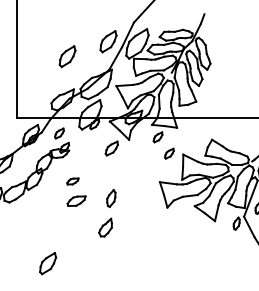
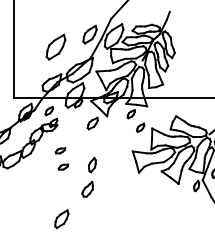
part: (66, 55) -> (55, 46), size x1.43
part: (76, 200) -> (63, 166), size x0.62
part: (47, 263) -> (61, 219), moved

